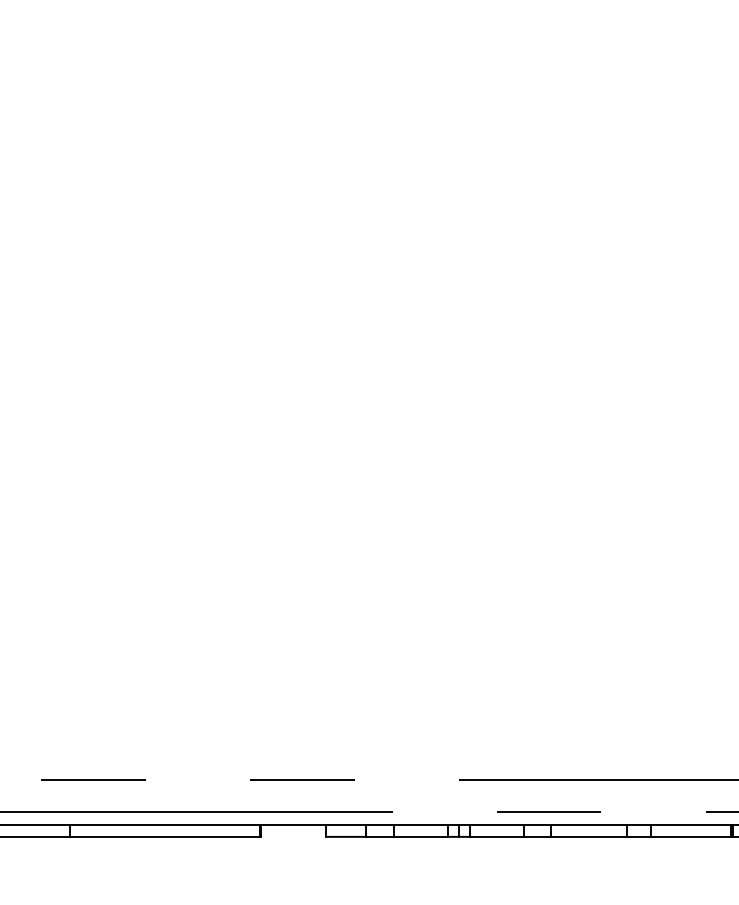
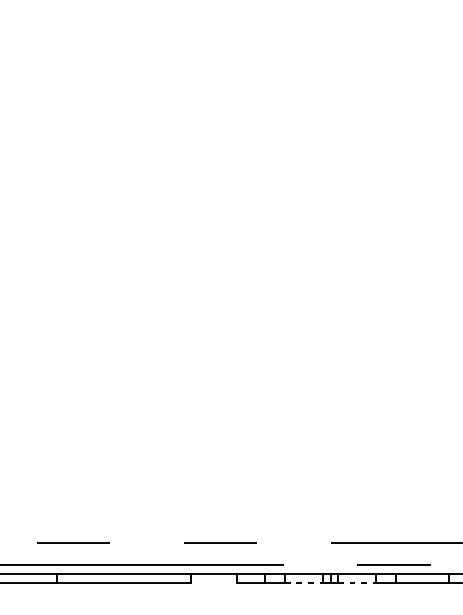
line: (420, 836) -> (303, 582), solid -> dashed
line: (497, 836) -> (357, 582), solid -> dashed

